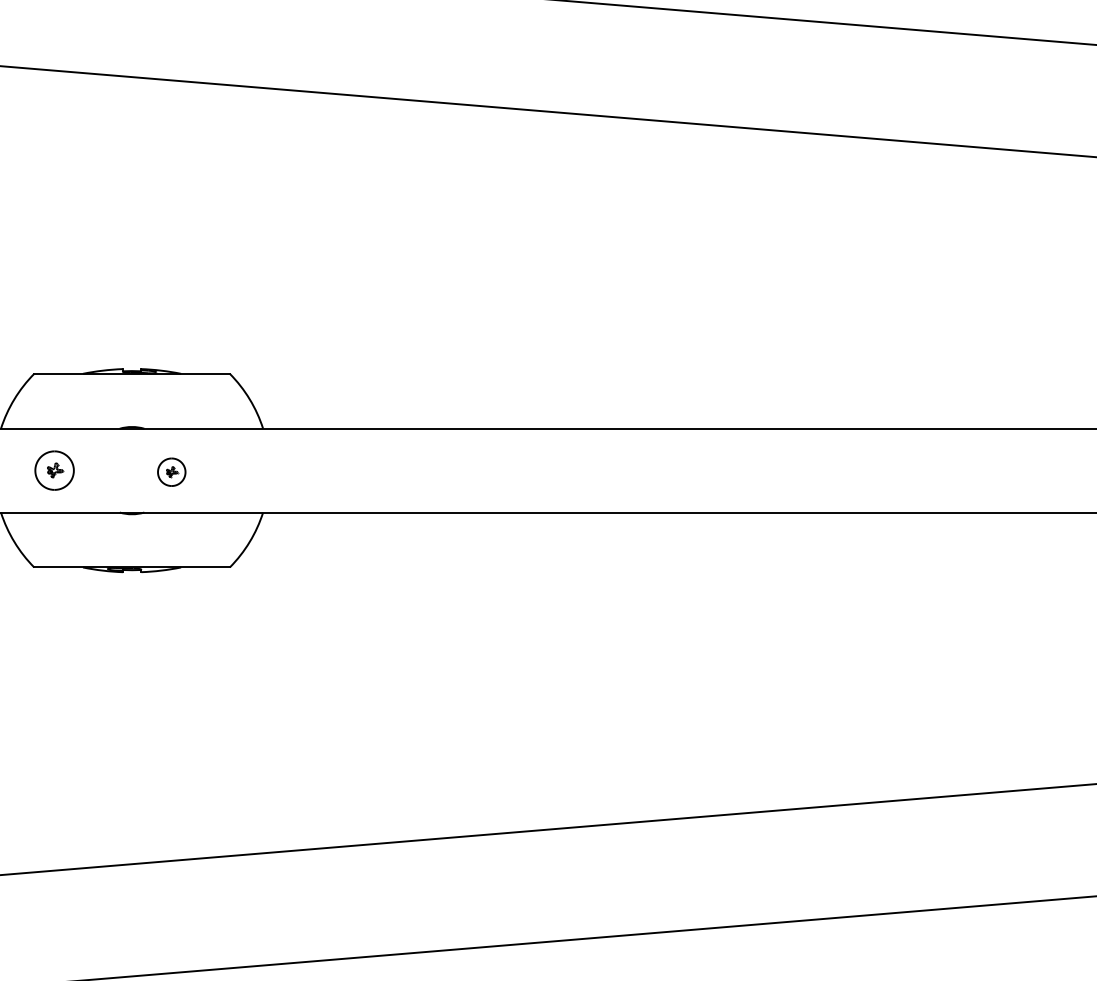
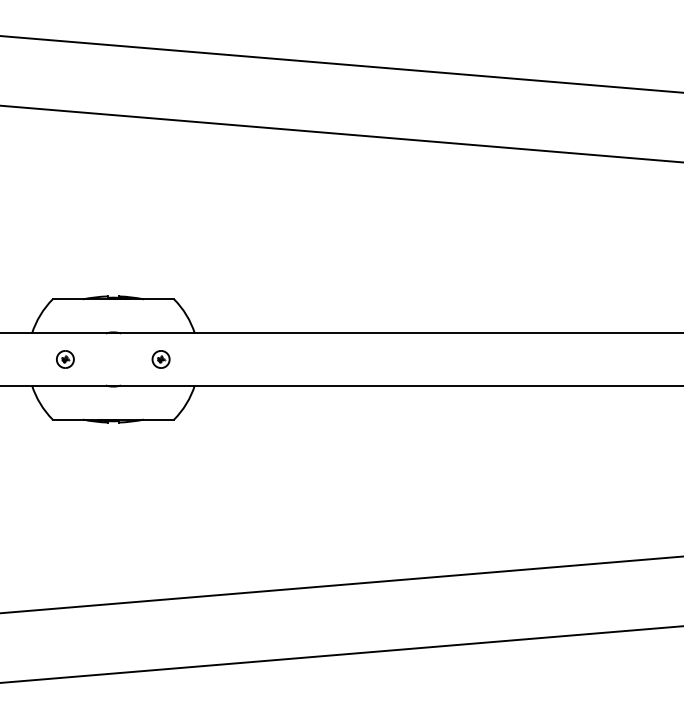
part: (54, 470) -> (65, 359), size x0.71
part: (170, 472) -> (160, 359), moved

